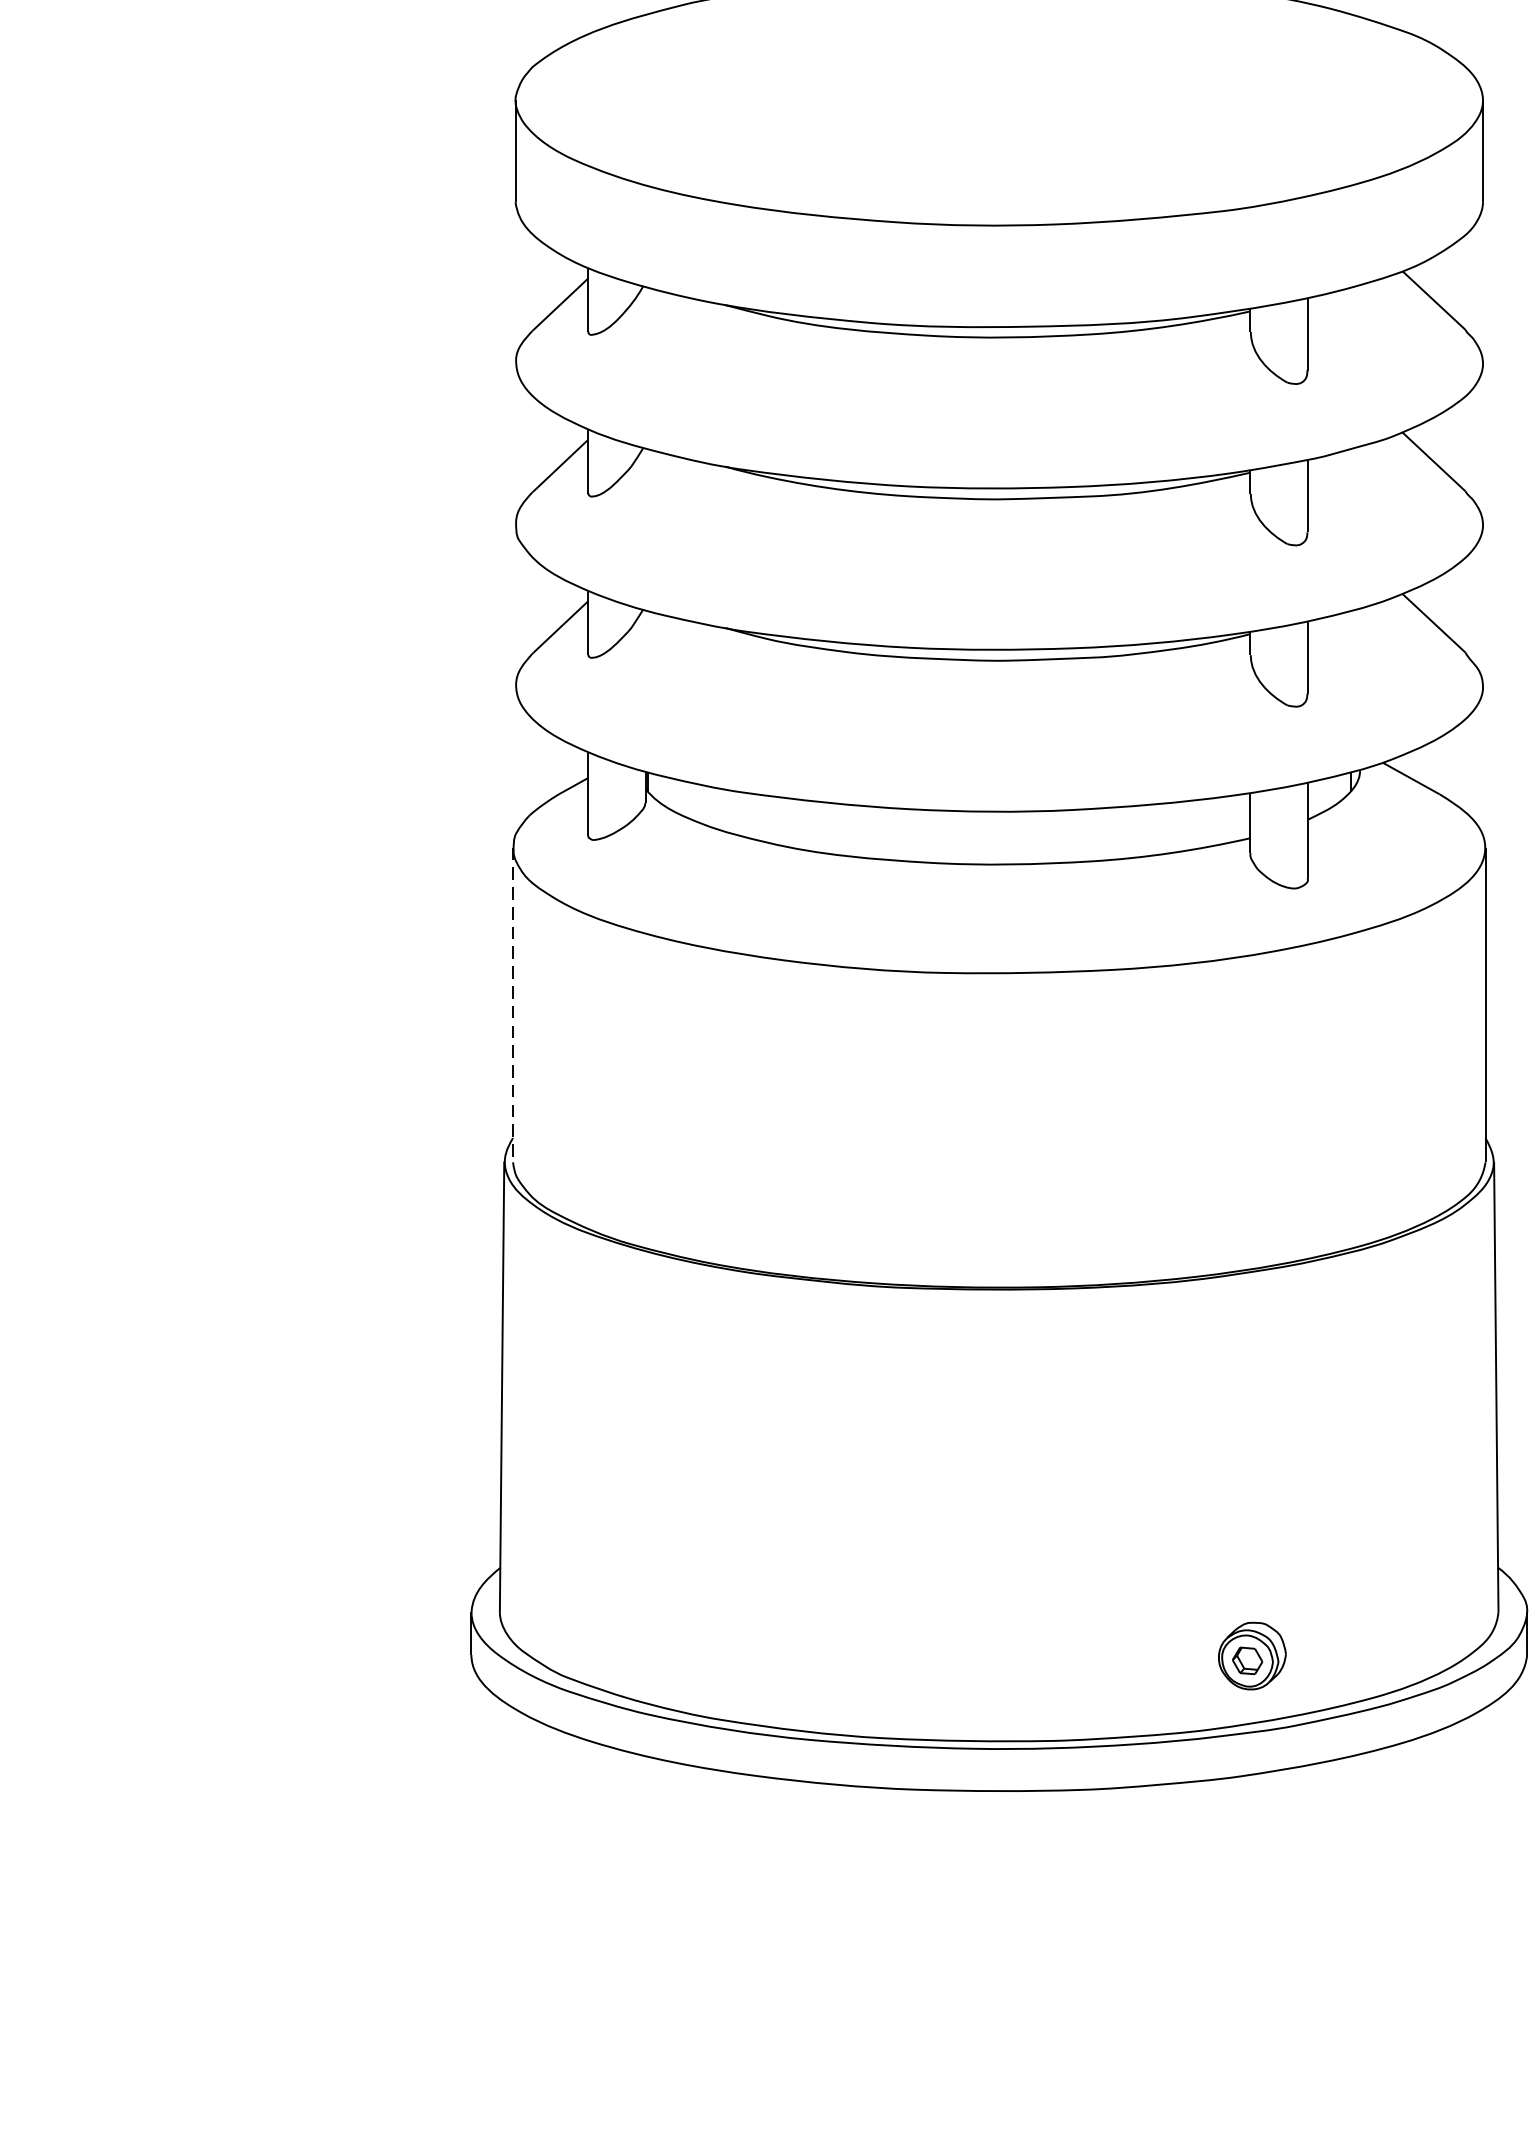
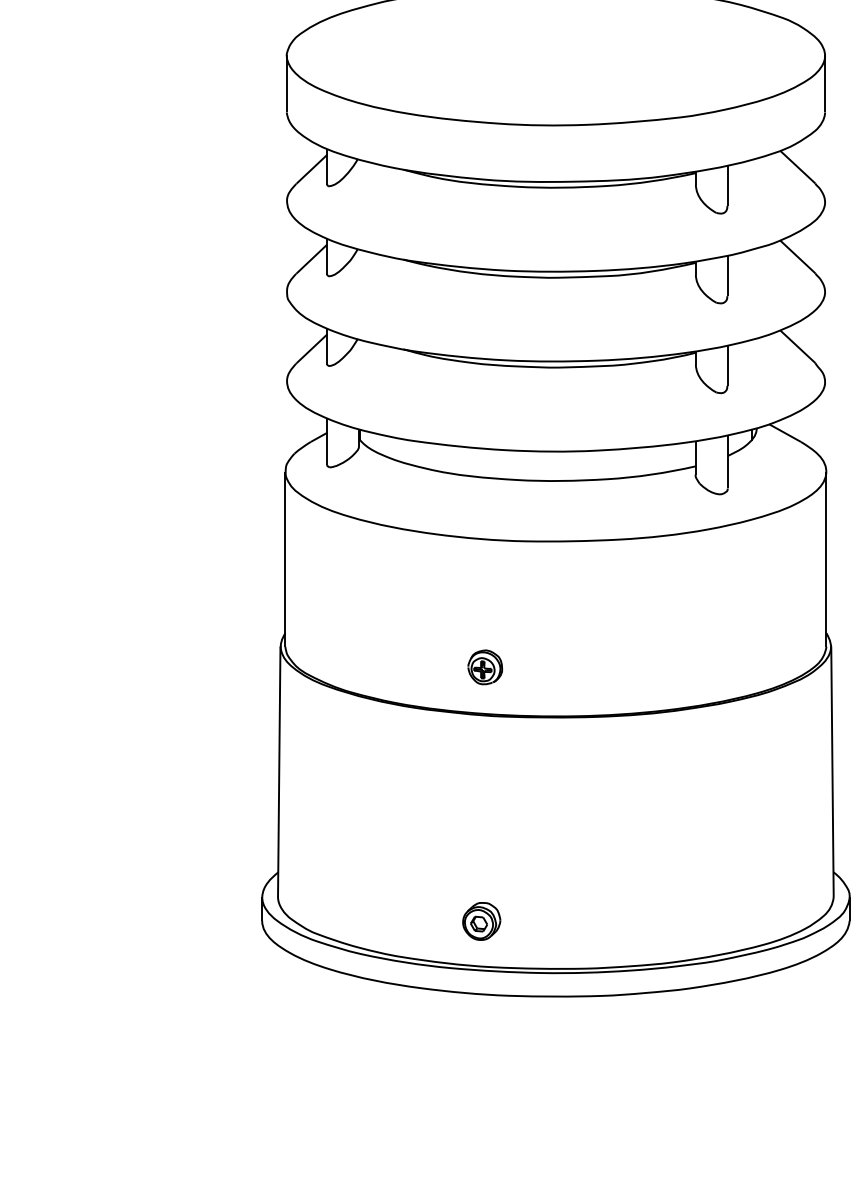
line: (513, 1005) -> (285, 559), dashed -> solid
part: (872, 1199) -> (485, 667), added
part: (1251, 1656) -> (481, 921), moved

